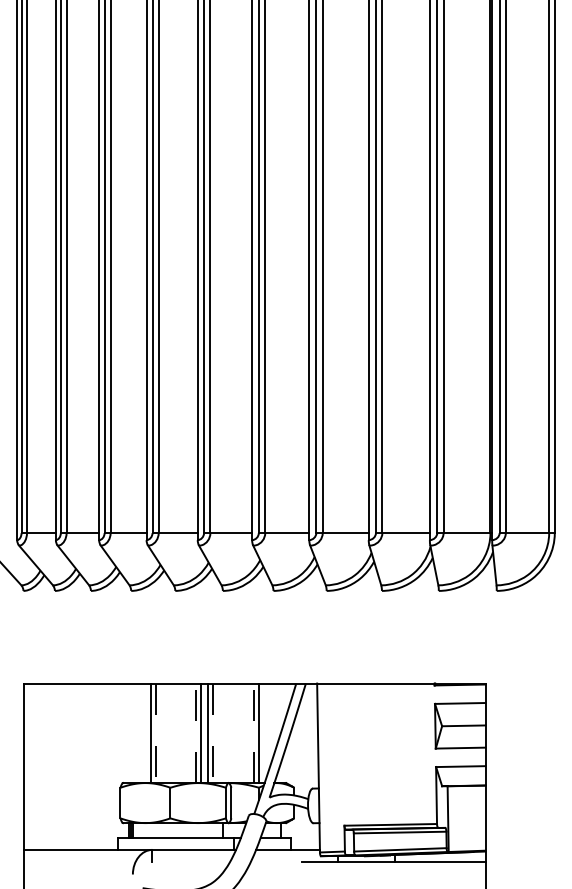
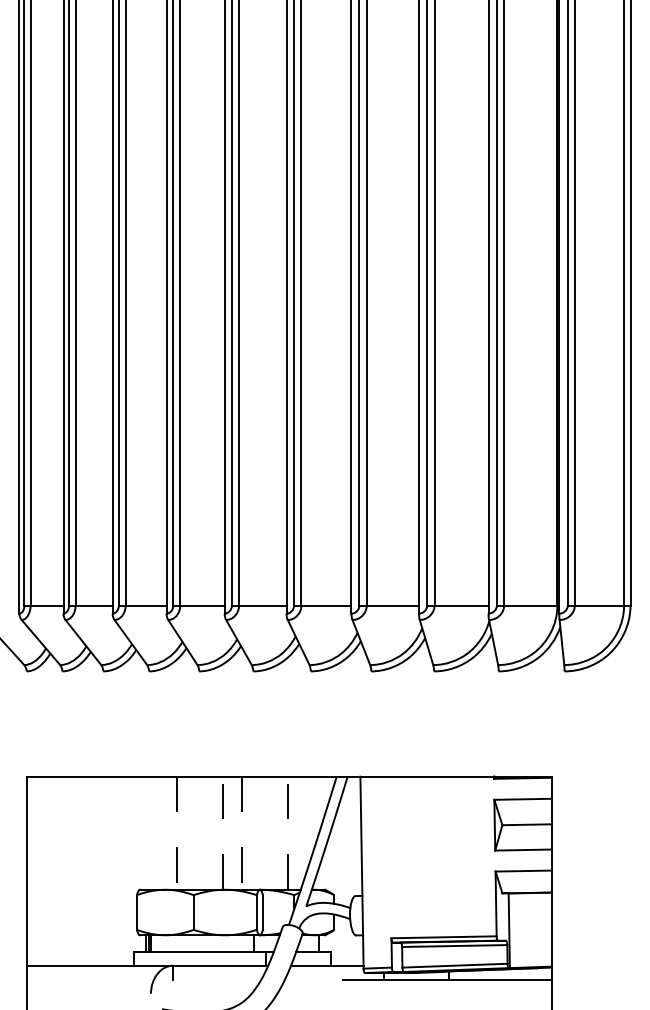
line: (150, 732) -> (171, 832), removed
line: (201, 732) -> (228, 832), removed
line: (208, 732) -> (236, 832), removed
line: (258, 732) -> (293, 832), removed

